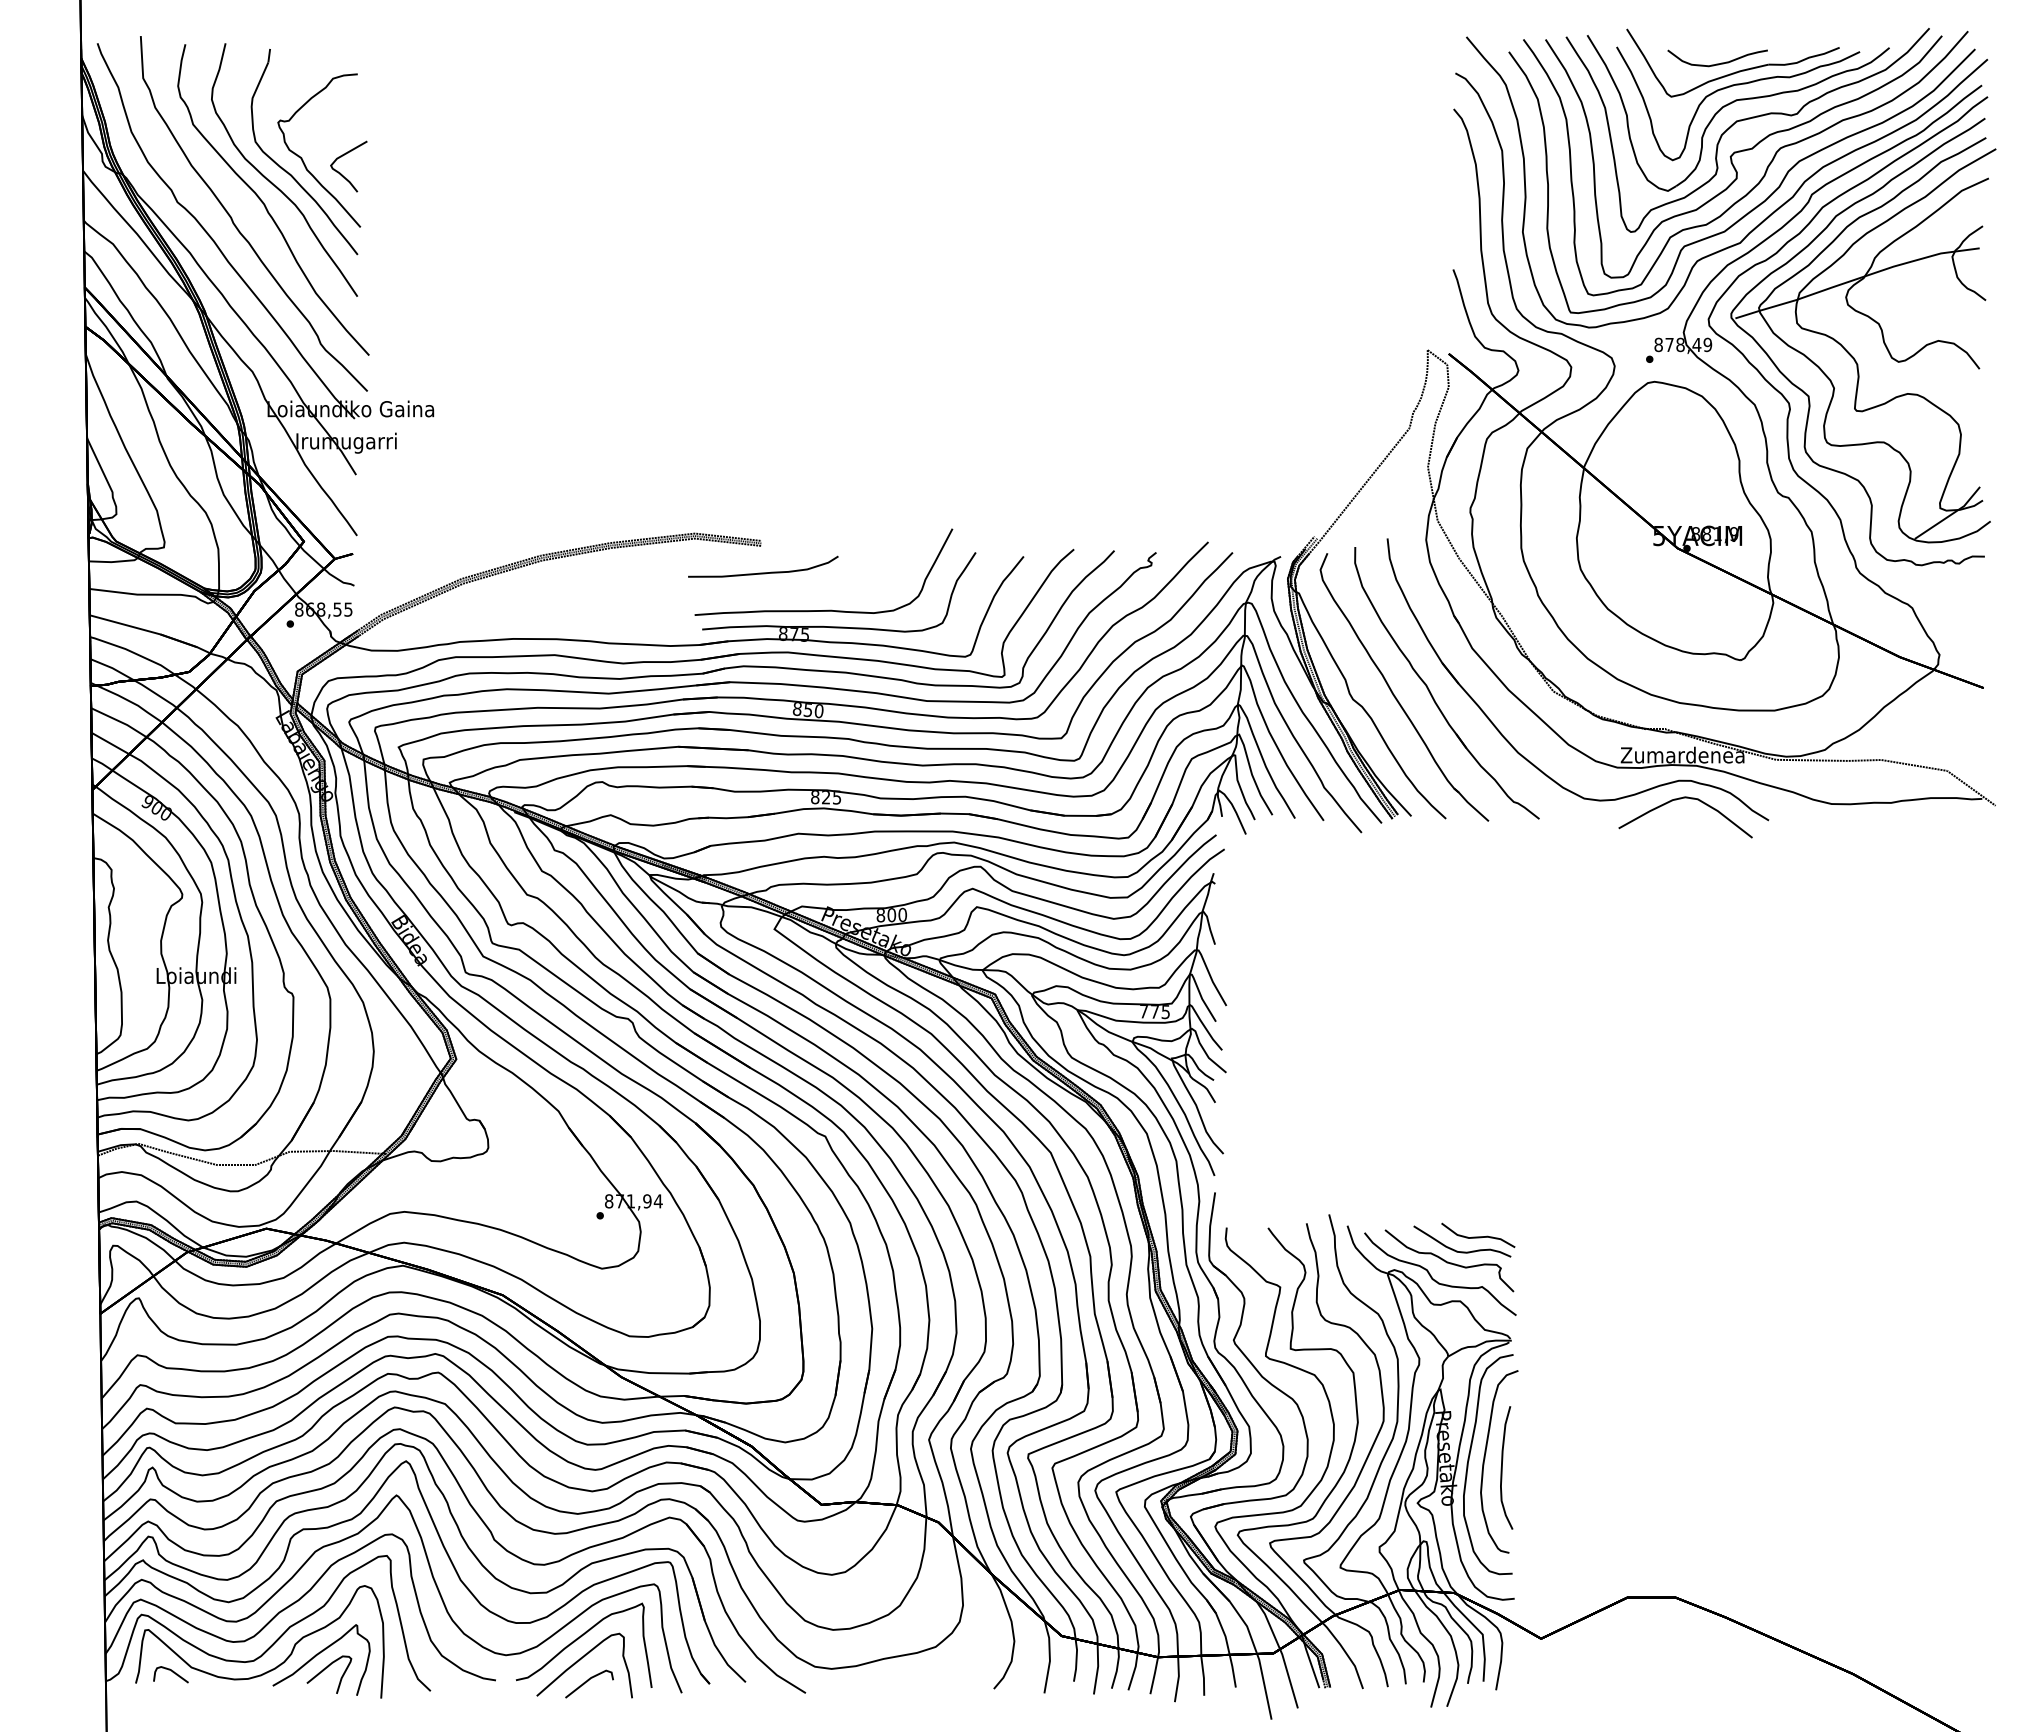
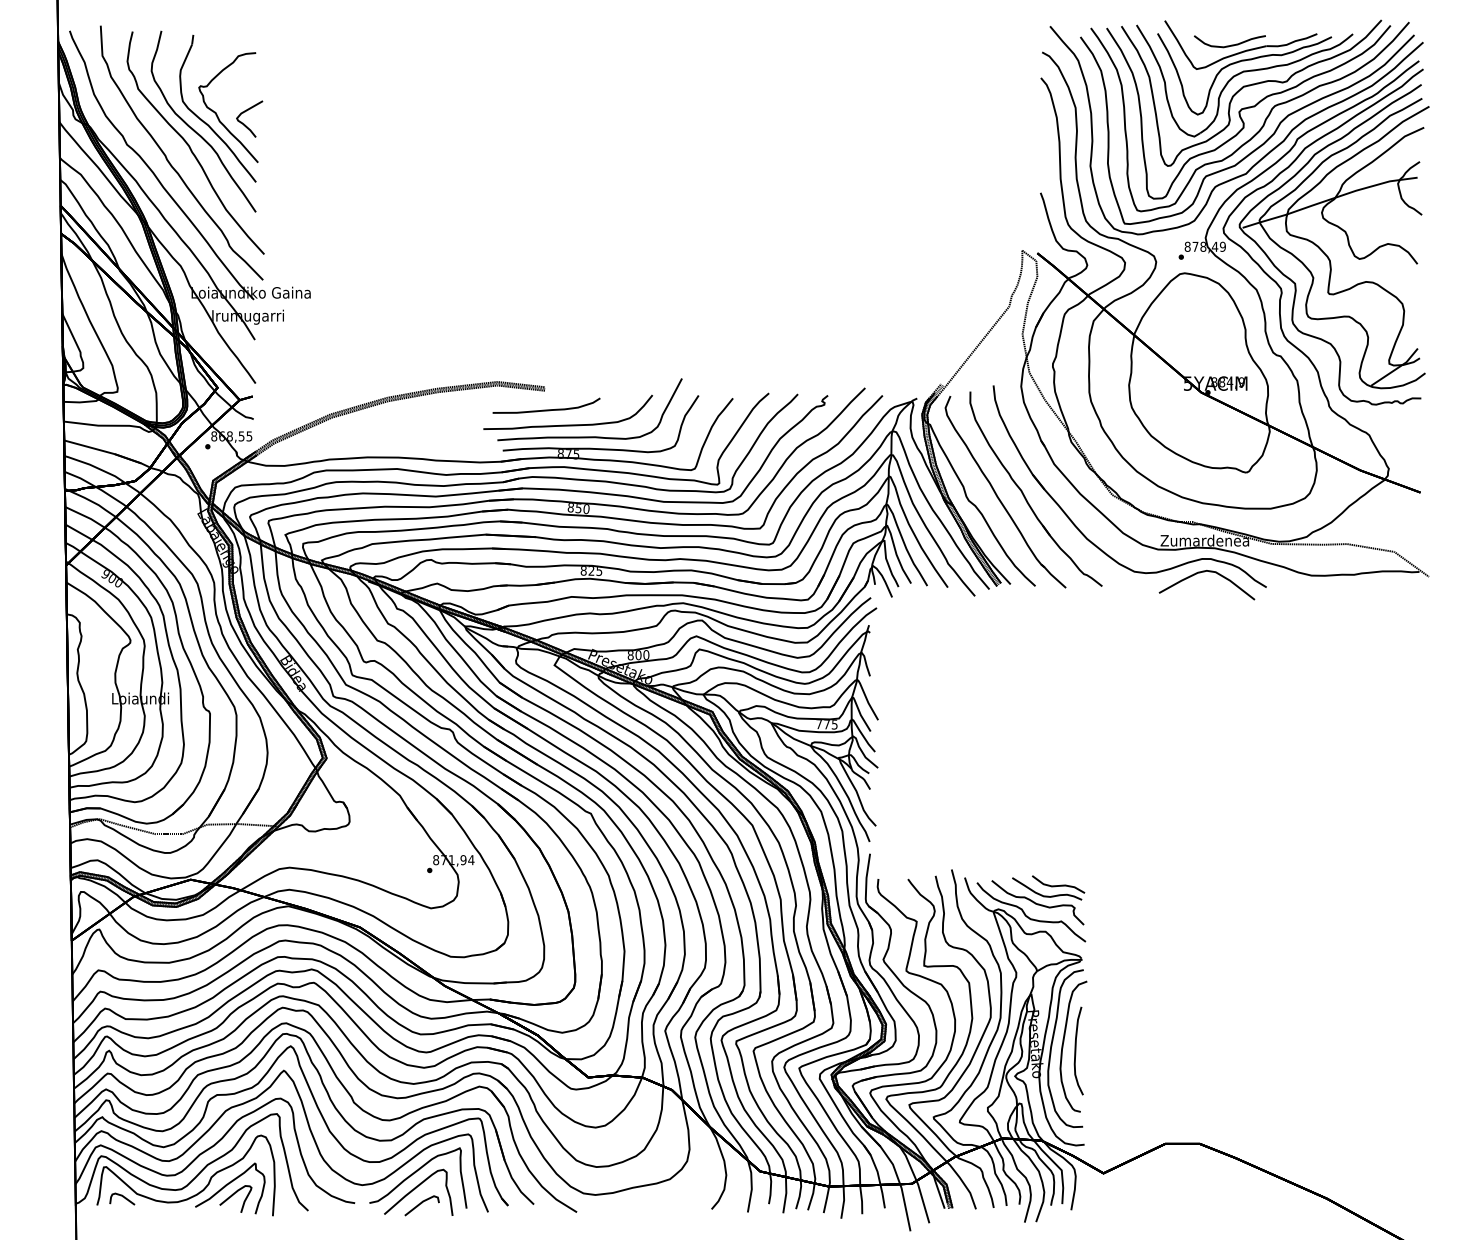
text: (1717, 534) -> (1229, 382), 881,9 -> 884,9
curve: (793, 593) -> (568, 424), added

